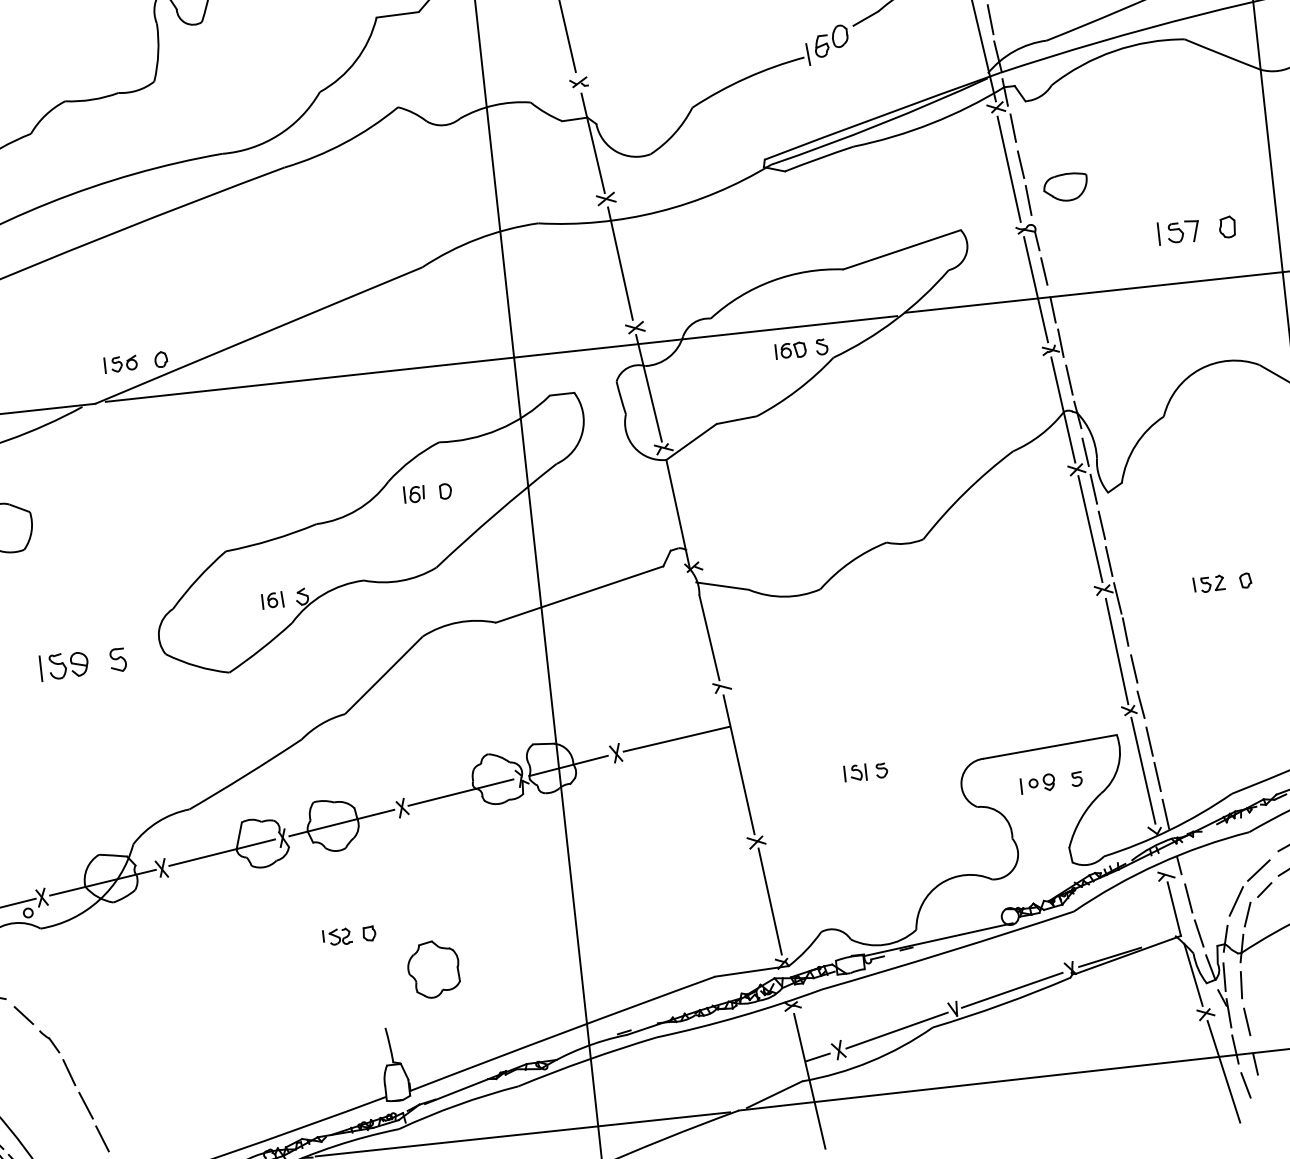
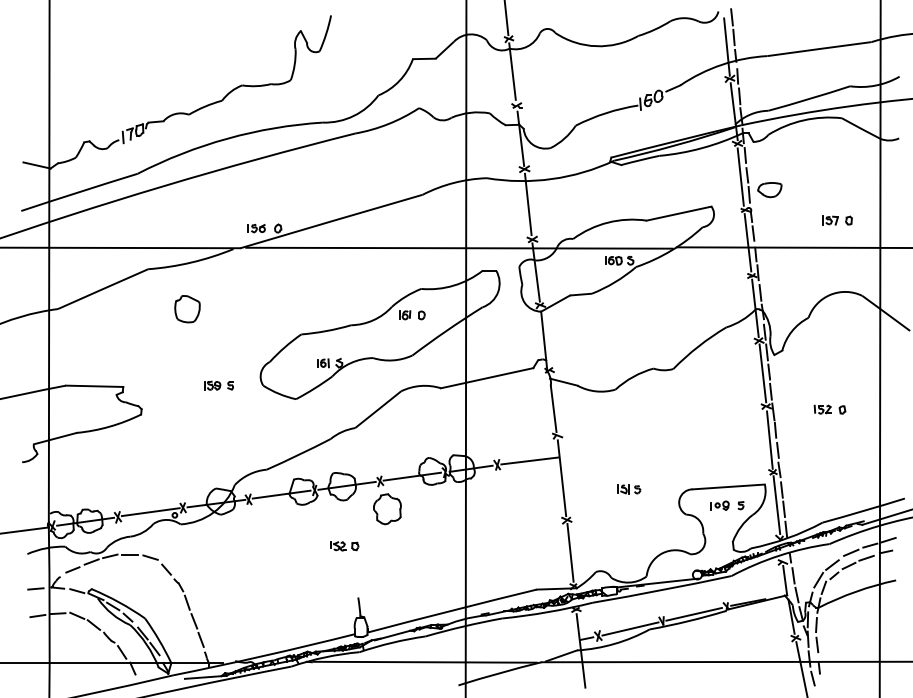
part: (1197, 230) -> (837, 220), size x0.71
part: (82, 663) -> (218, 385), size x0.62
part: (433, 969) -> (387, 509), moved

